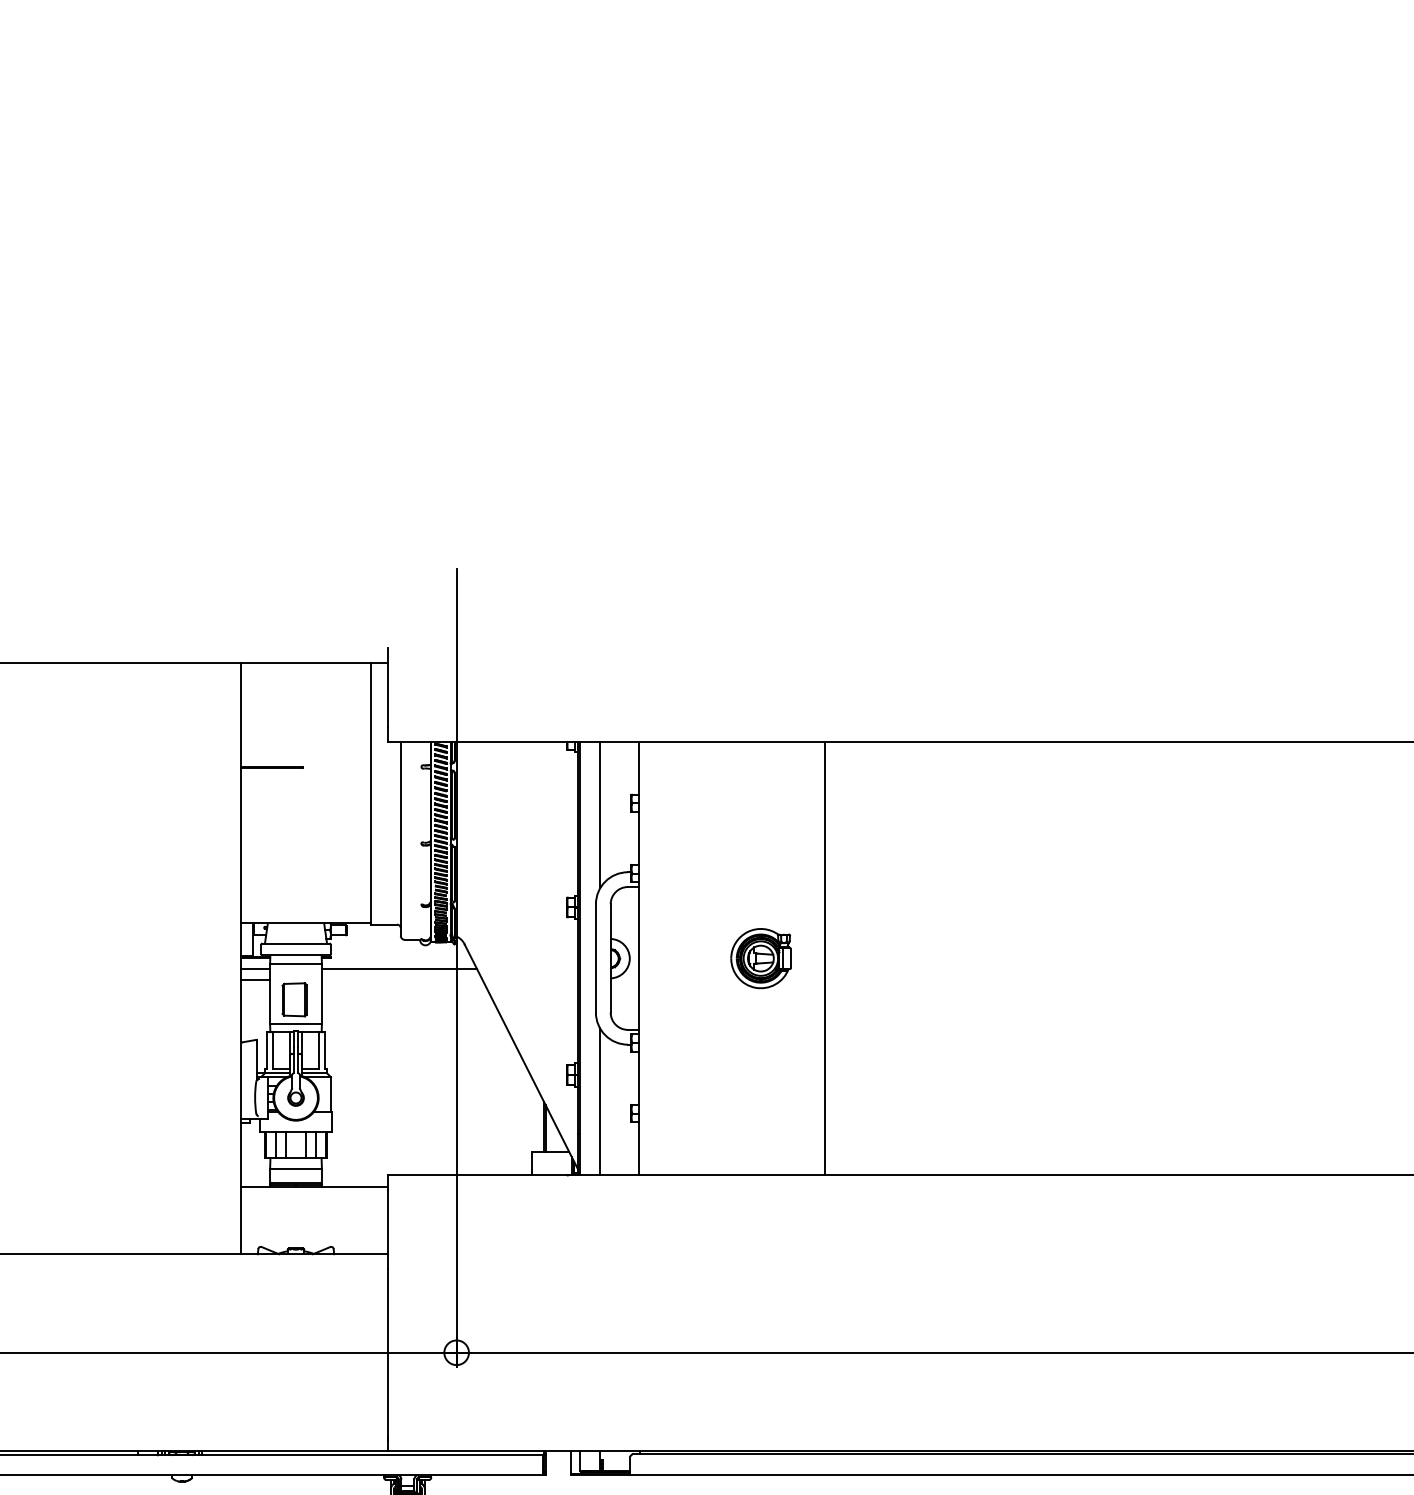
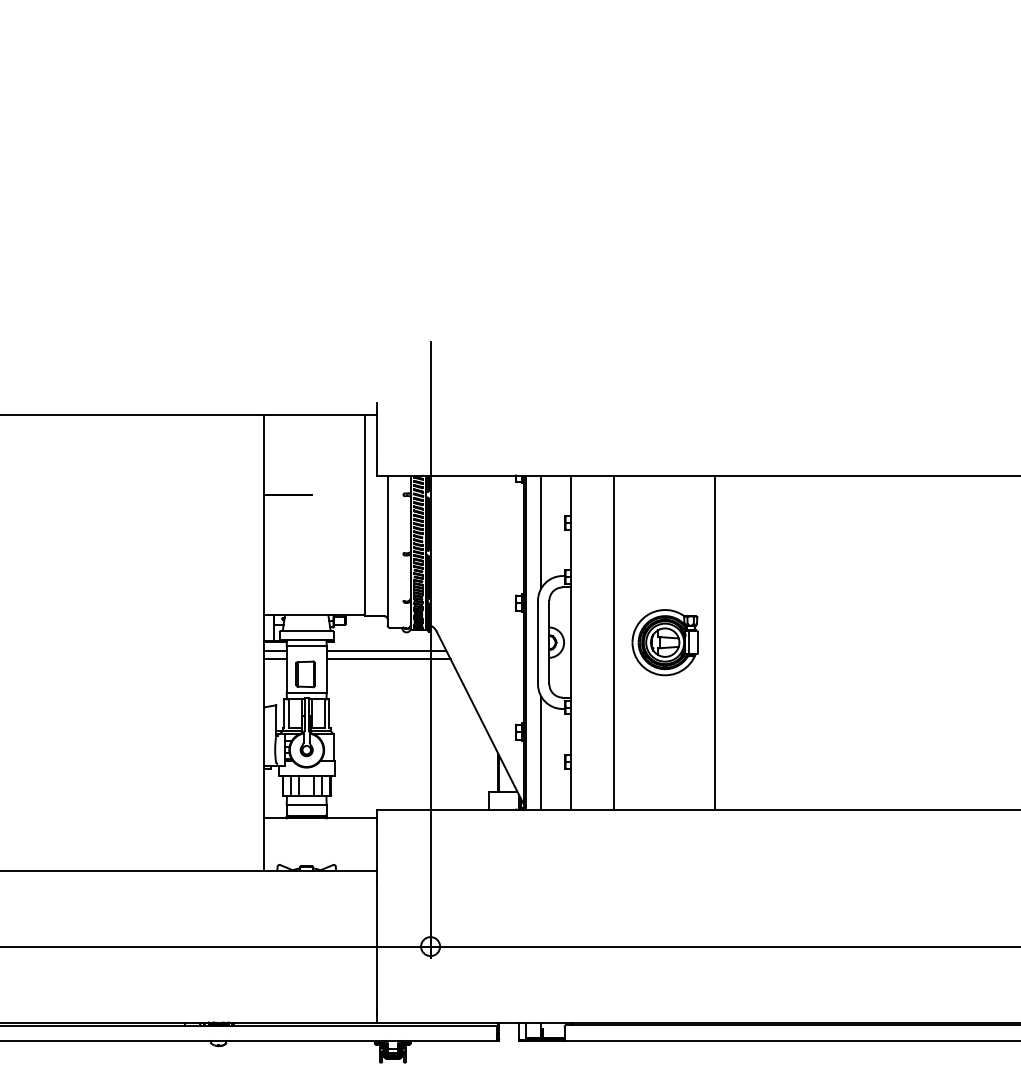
line: (694, 958) -> (614, 642), added
part: (760, 958) -> (664, 642), size x1.43
line: (401, 980) -> (388, 659), added

